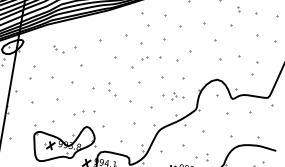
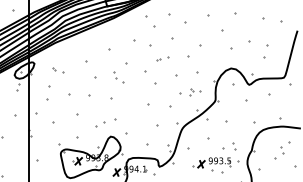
part: (58, 49) -> (58, 70), moved
part: (151, 58) -> (162, 58), size x0.62
part: (112, 89) -> (118, 77), moved

